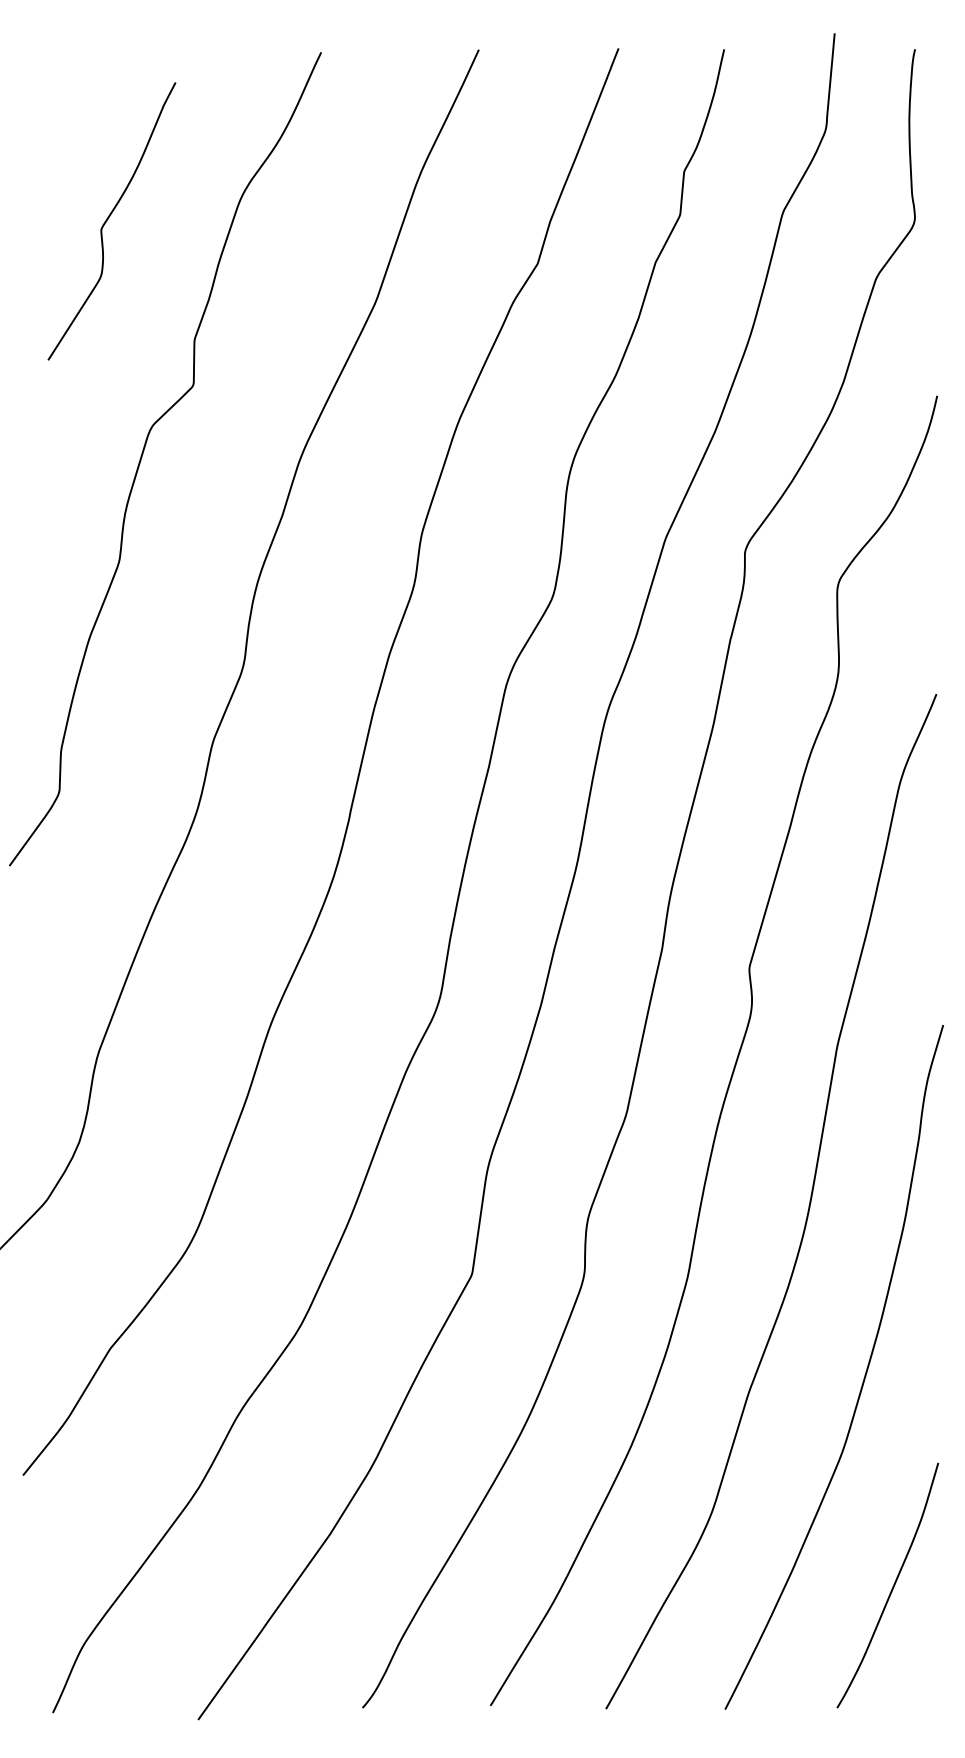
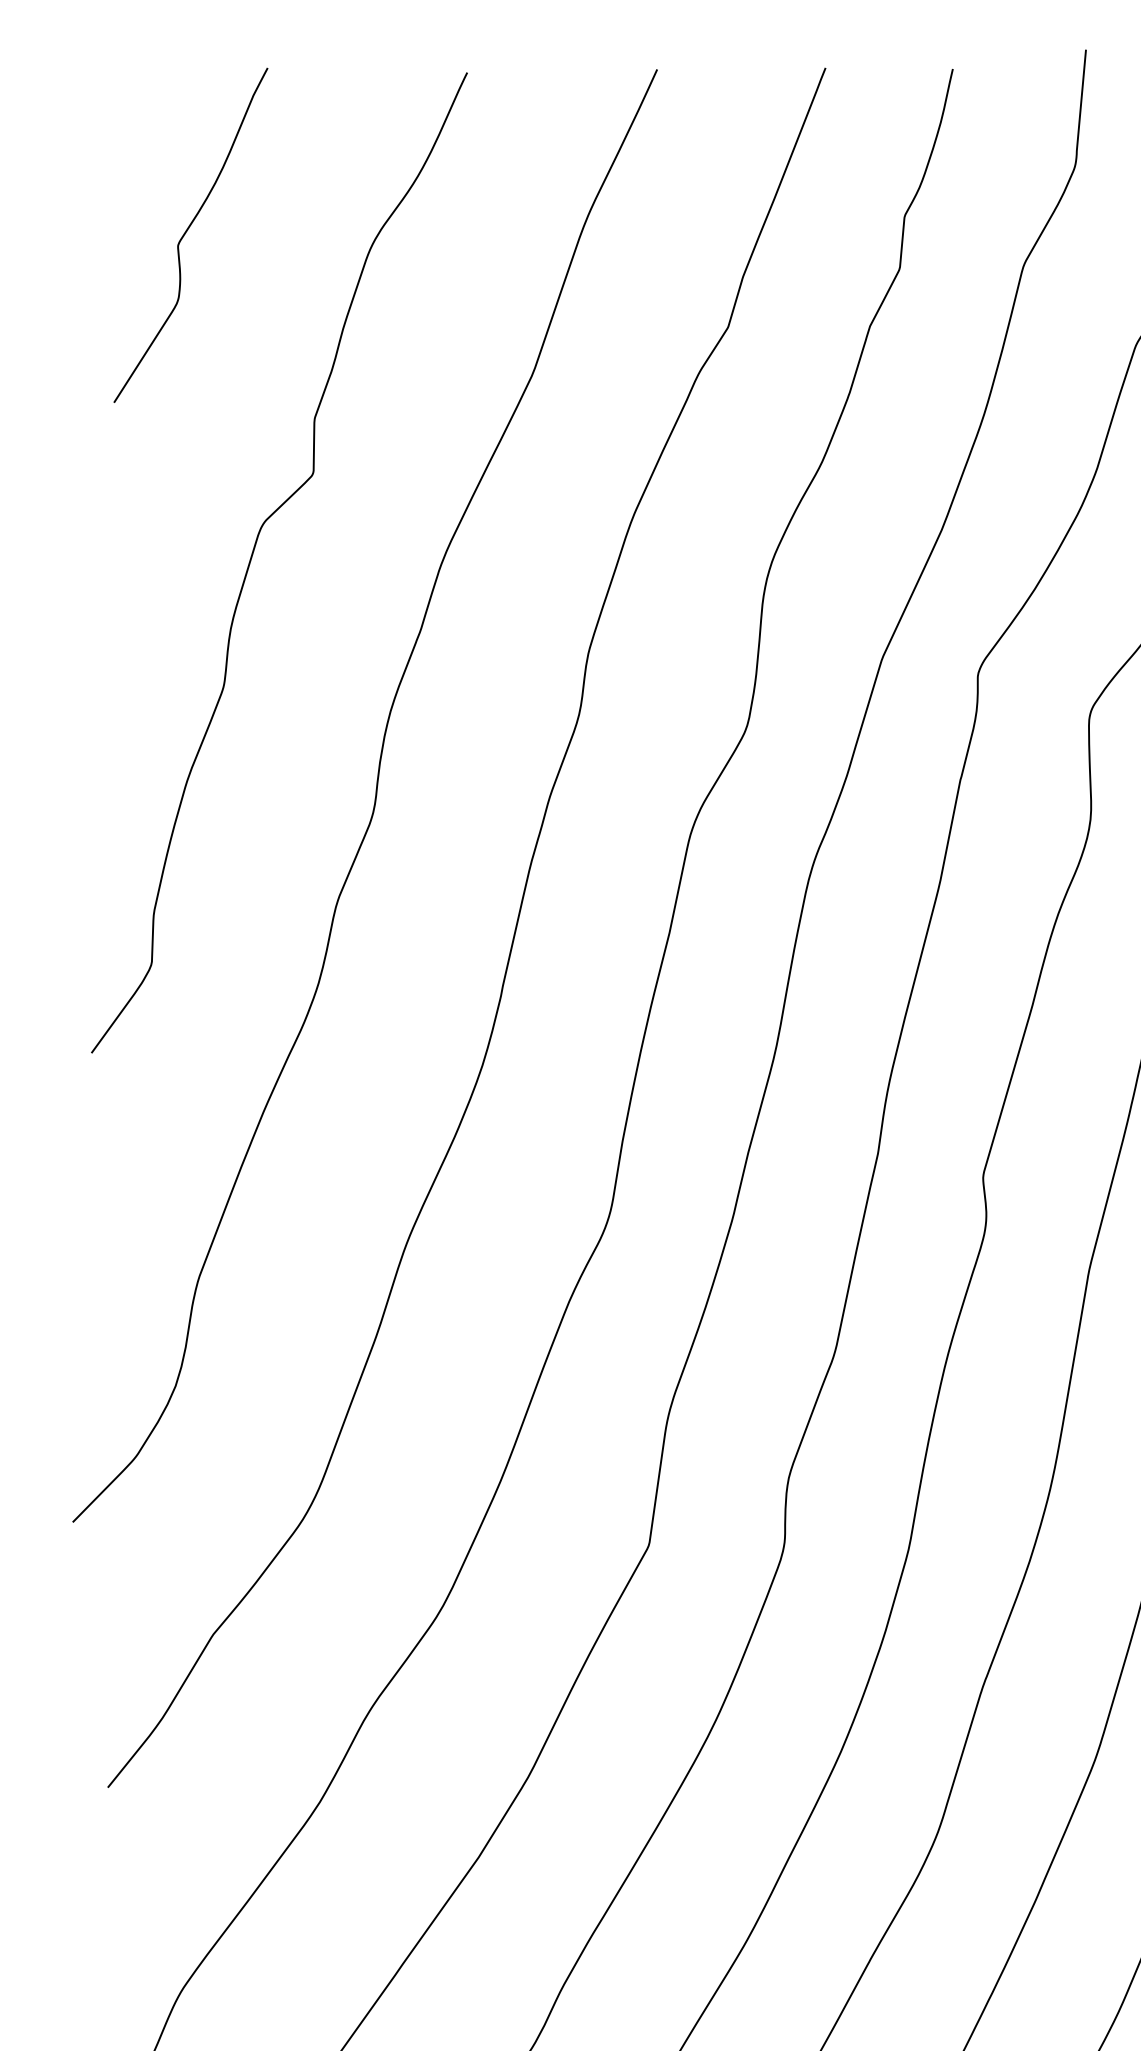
curve: (108, 219) -> (186, 233), moved

